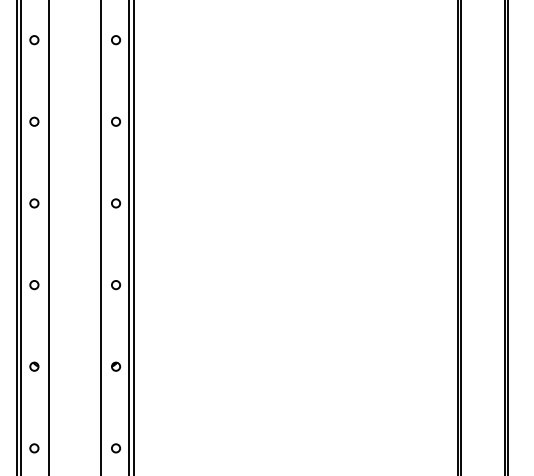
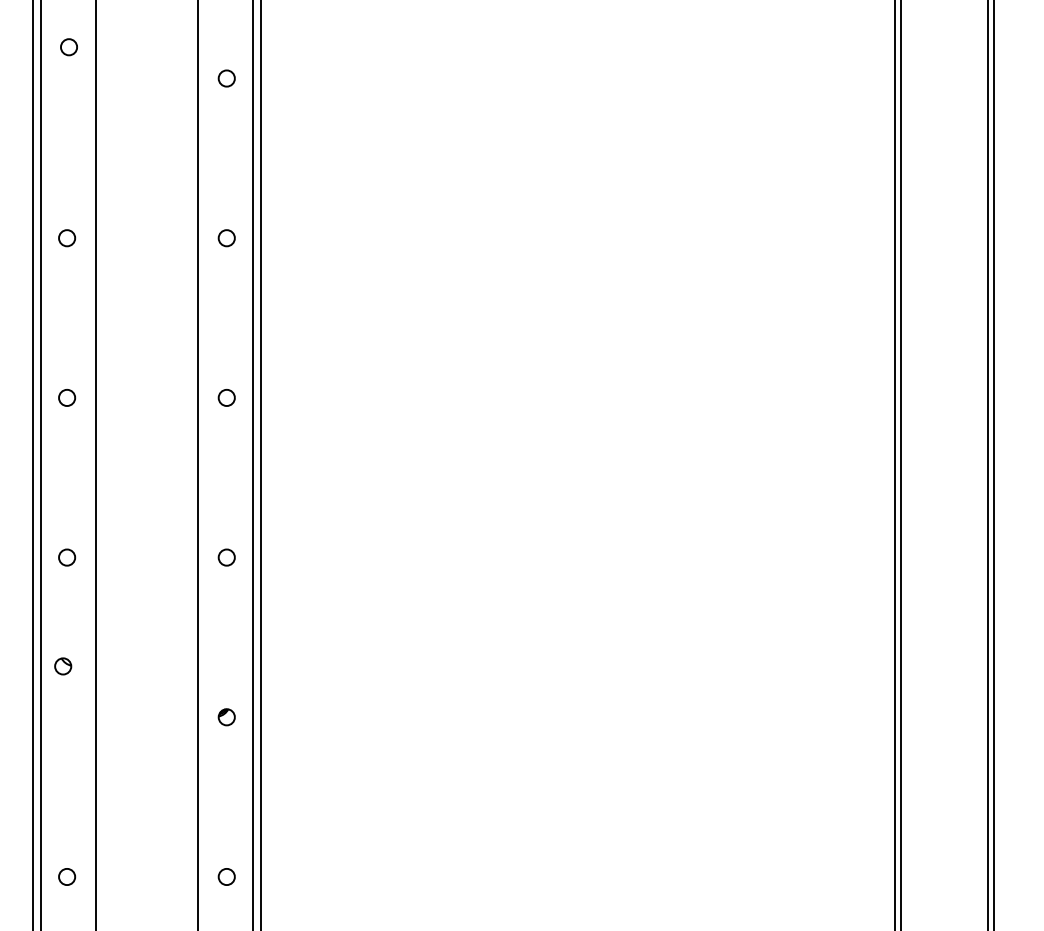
circle: (34, 40) -> (69, 47), moved
part: (34, 366) -> (63, 665), moved

